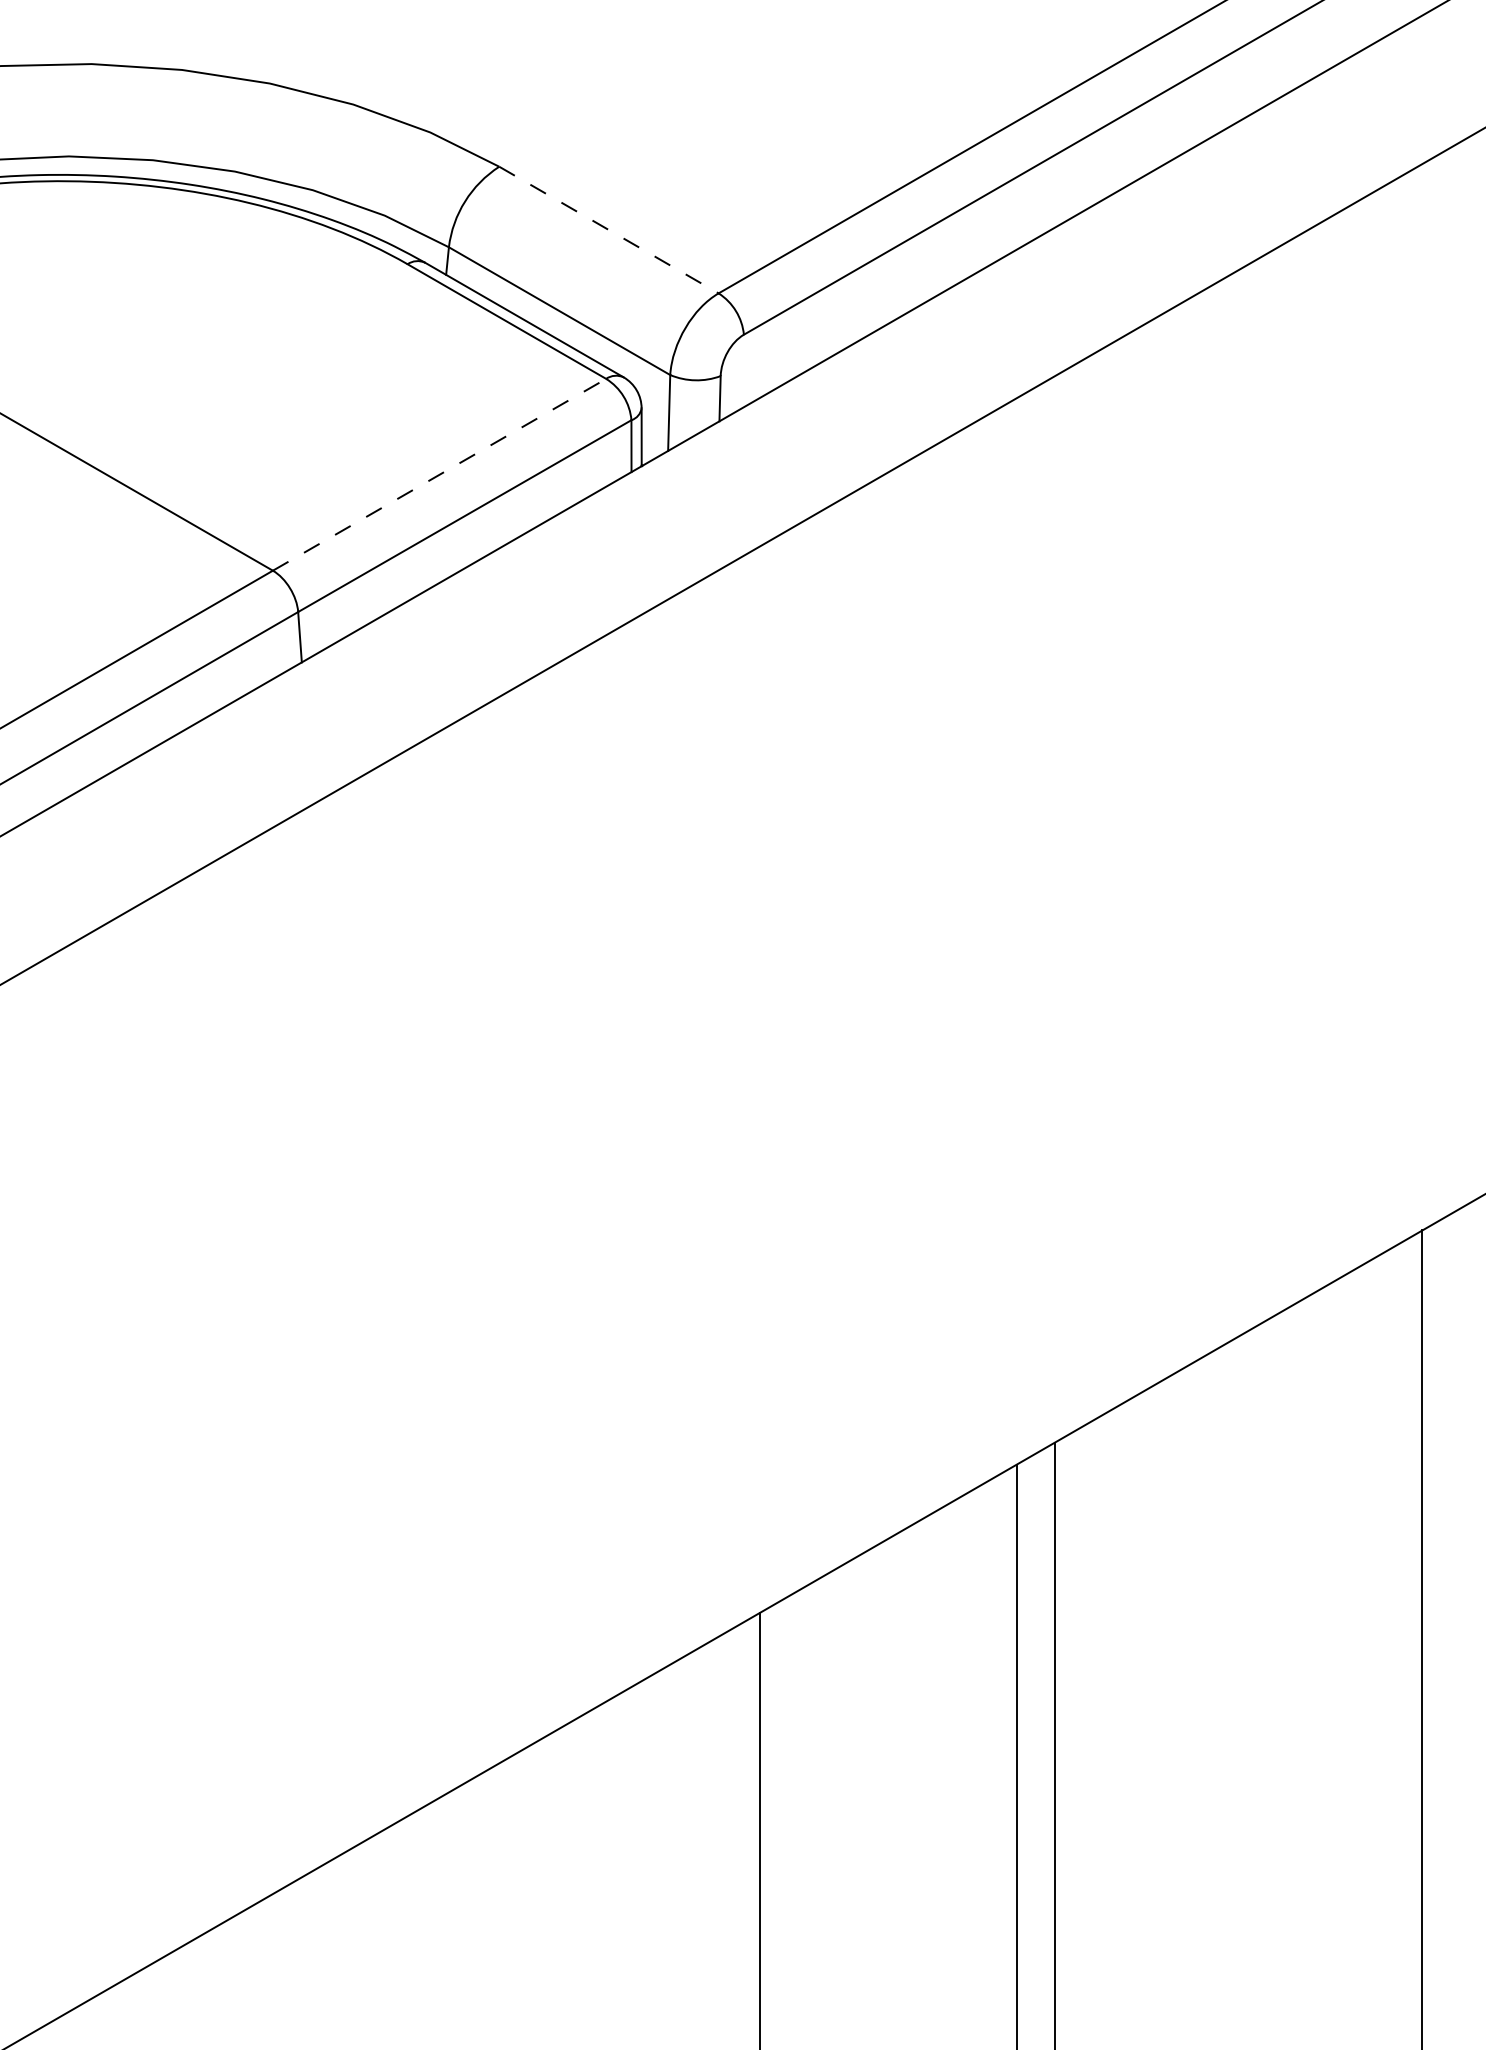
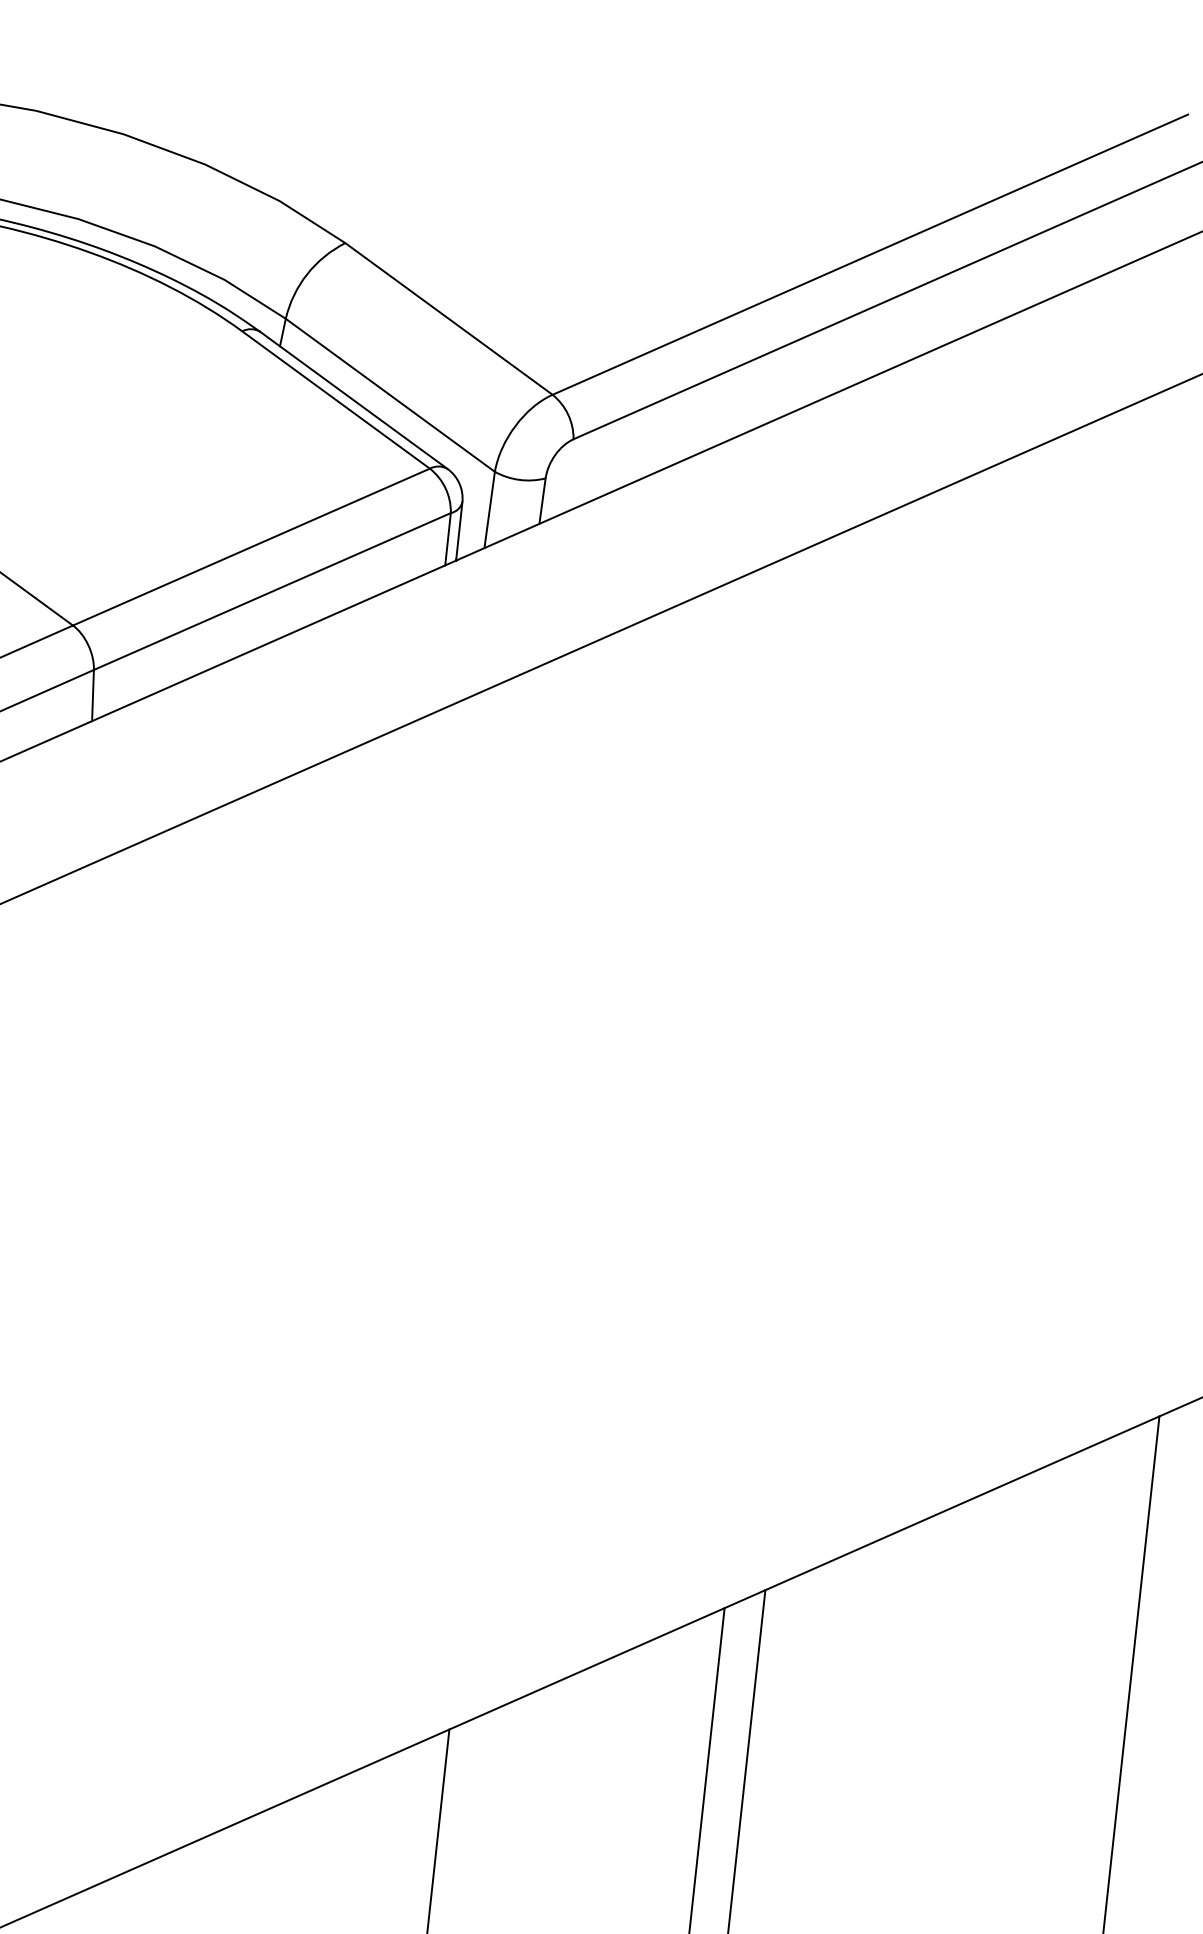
line: (608, 230) -> (448, 319), dashed -> solid
line: (439, 474) -> (251, 546), dashed -> solid

